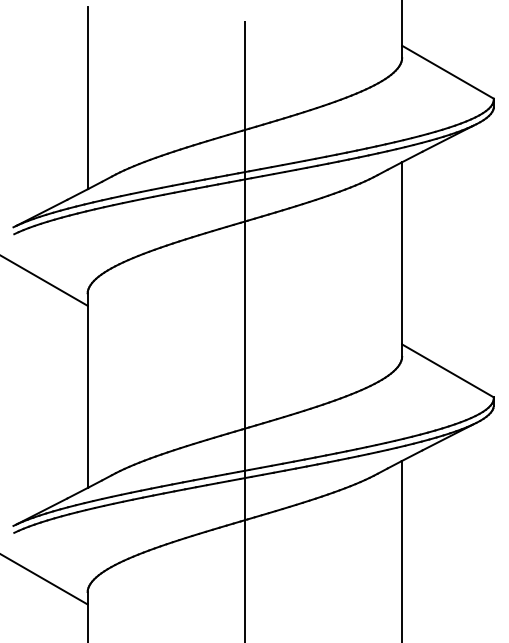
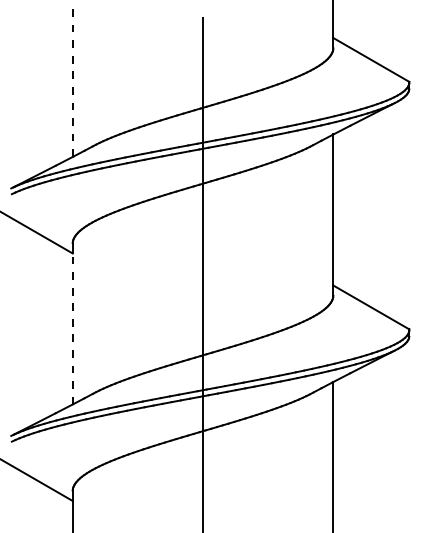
line: (87, 98) -> (72, 81), solid -> dashed
line: (87, 396) -> (72, 328), solid -> dashed

